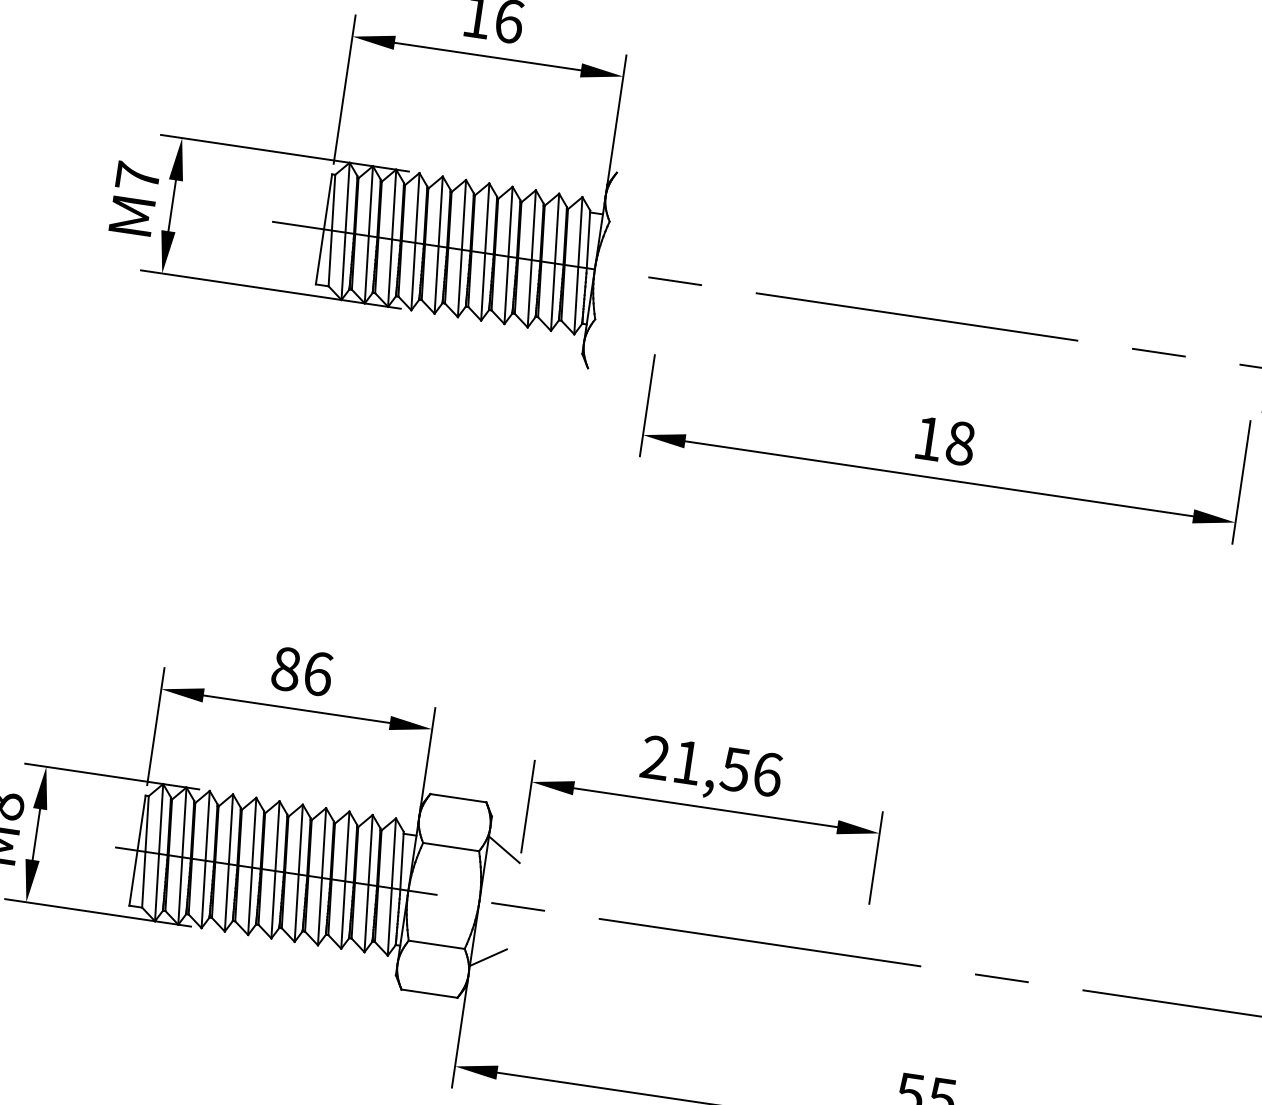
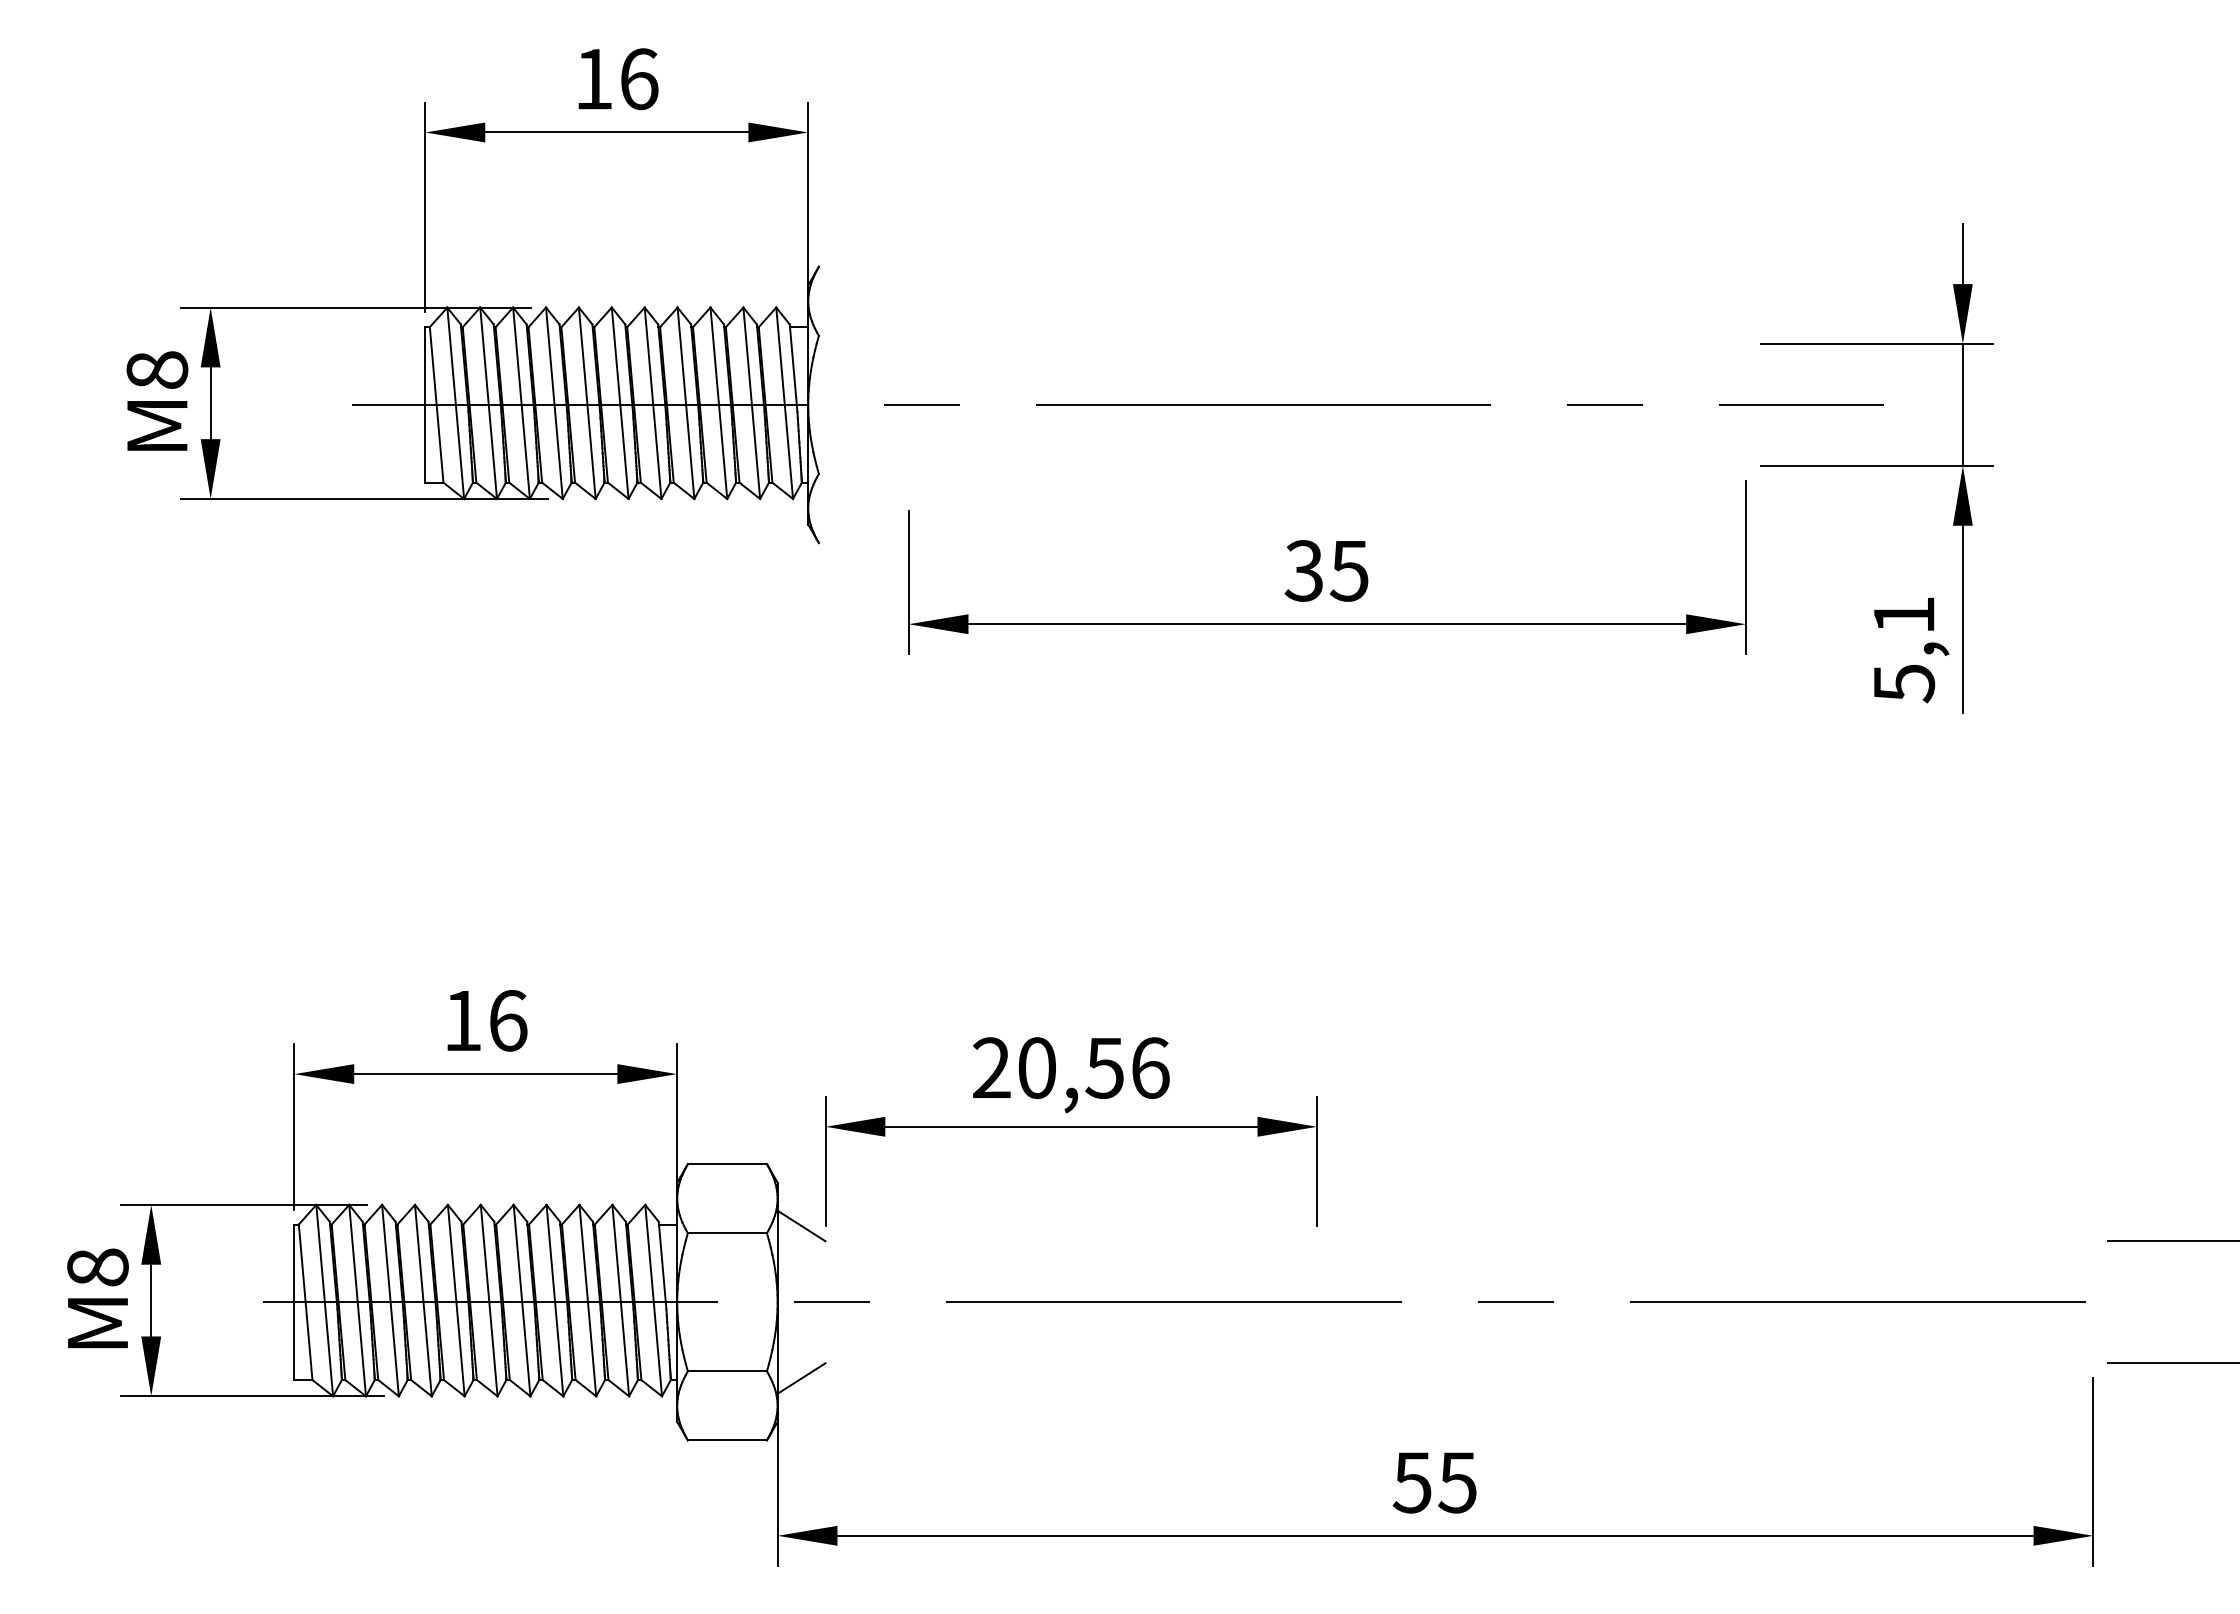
text: (138, 176) -> (157, 369), 7 -> 8
text: (944, 440) -> (1326, 570), 18 -> 35
text: (285, 668) -> (462, 1020), 86 -> 16
text: (687, 762) -> (1036, 1068), 21,56 -> 20,56

